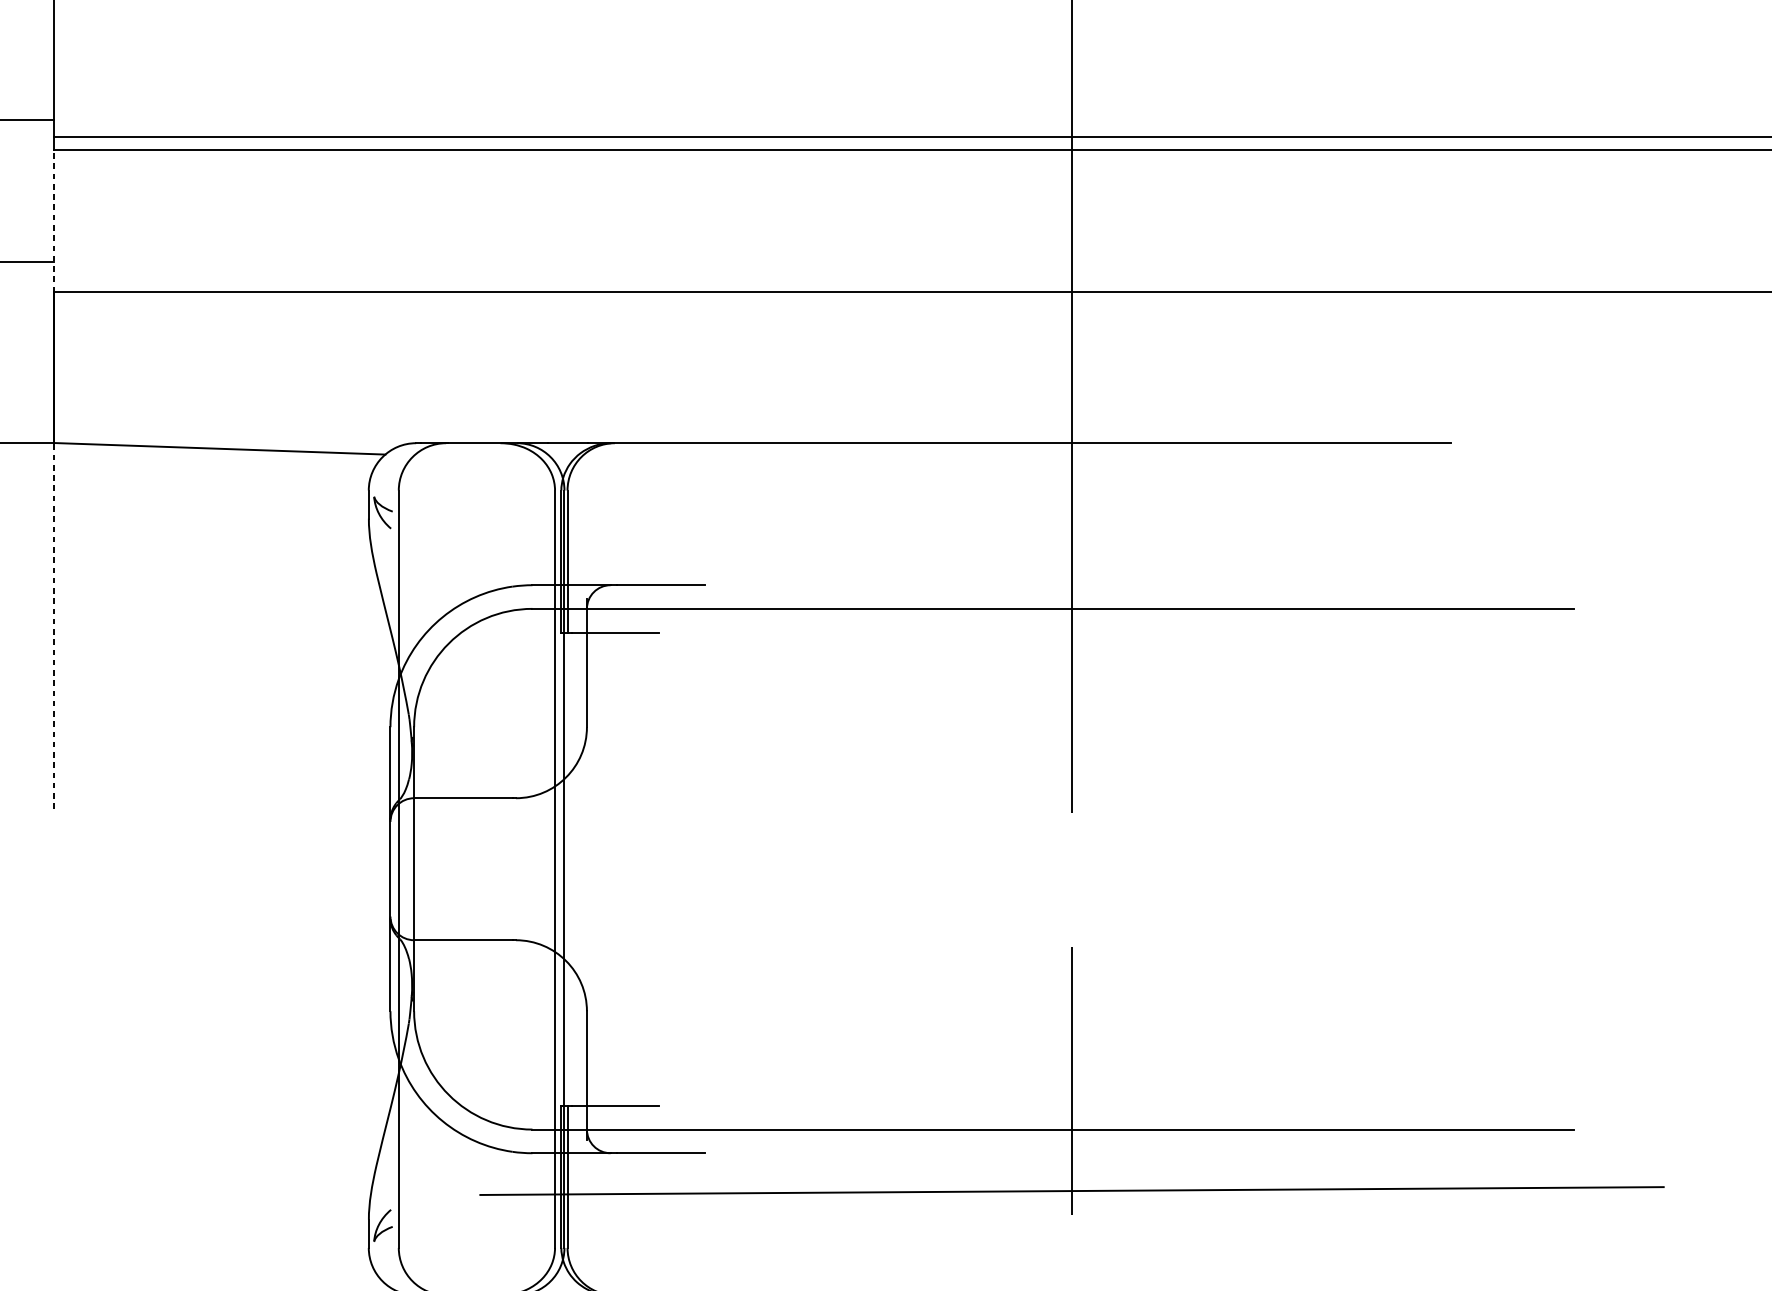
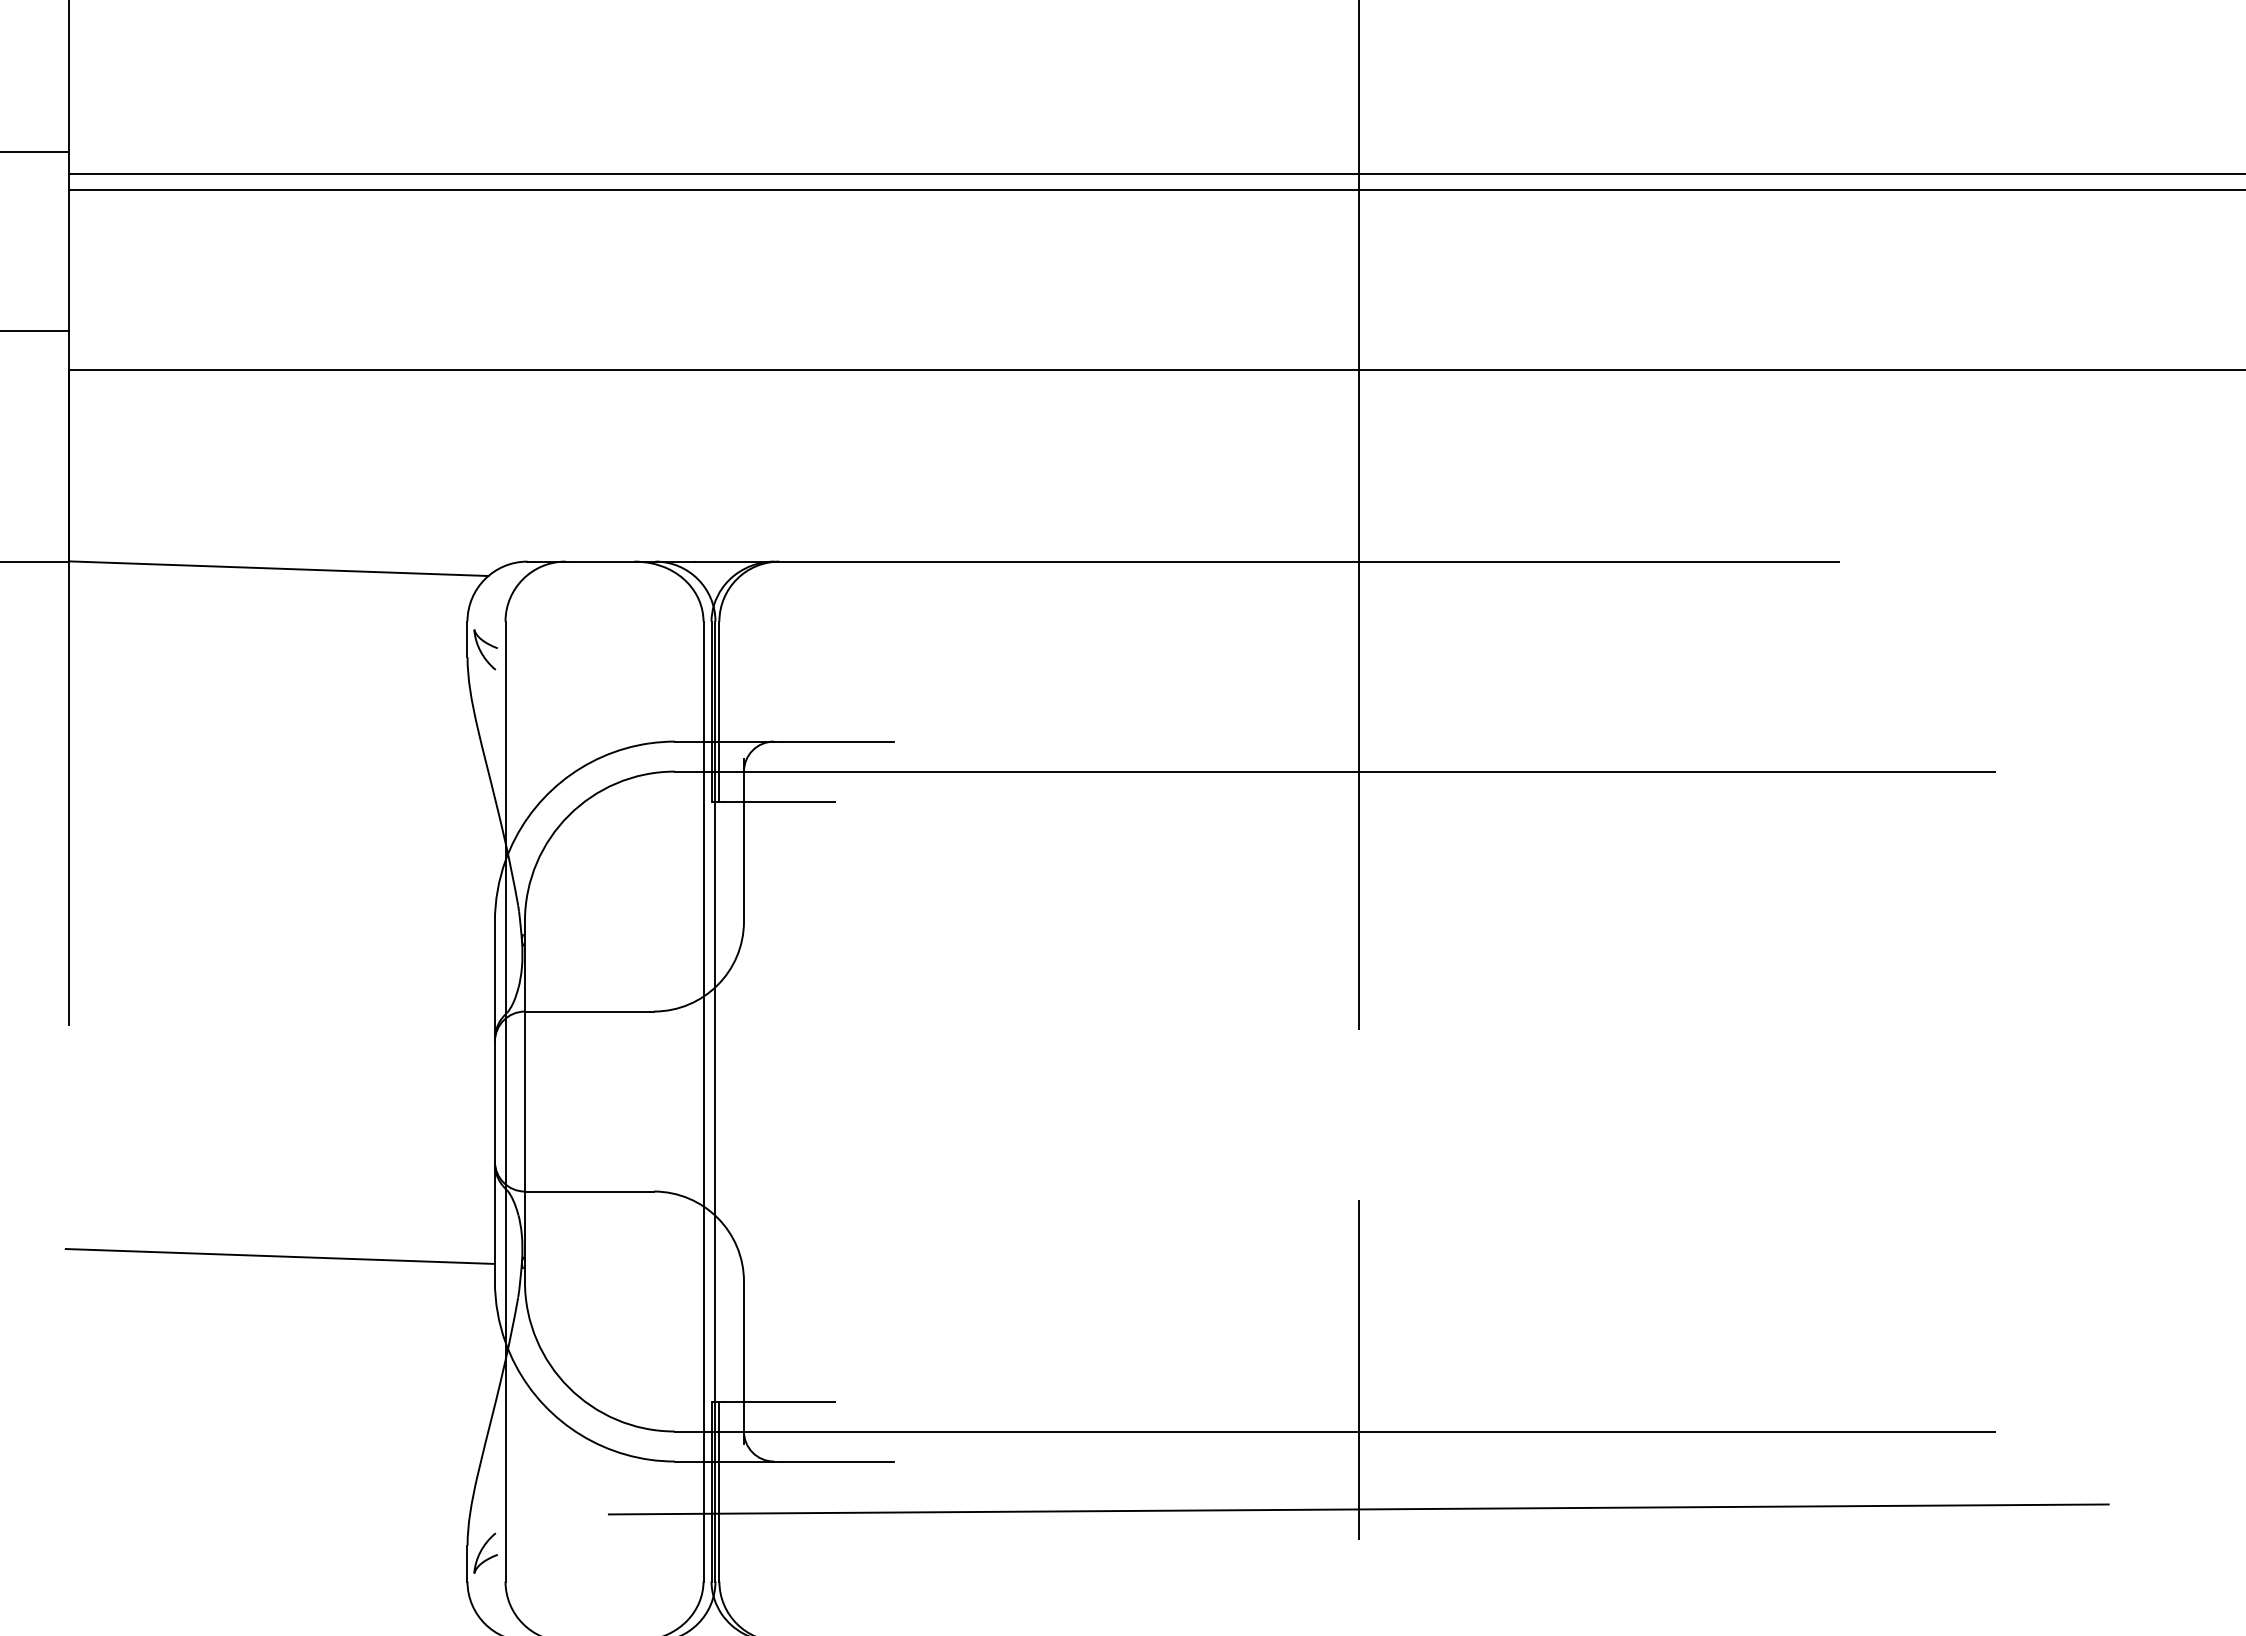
line: (53, 221) -> (68, 280), dashed -> solid
line: (53, 626) -> (68, 793), dashed -> solid
line: (220, 991) -> (279, 1256), added

